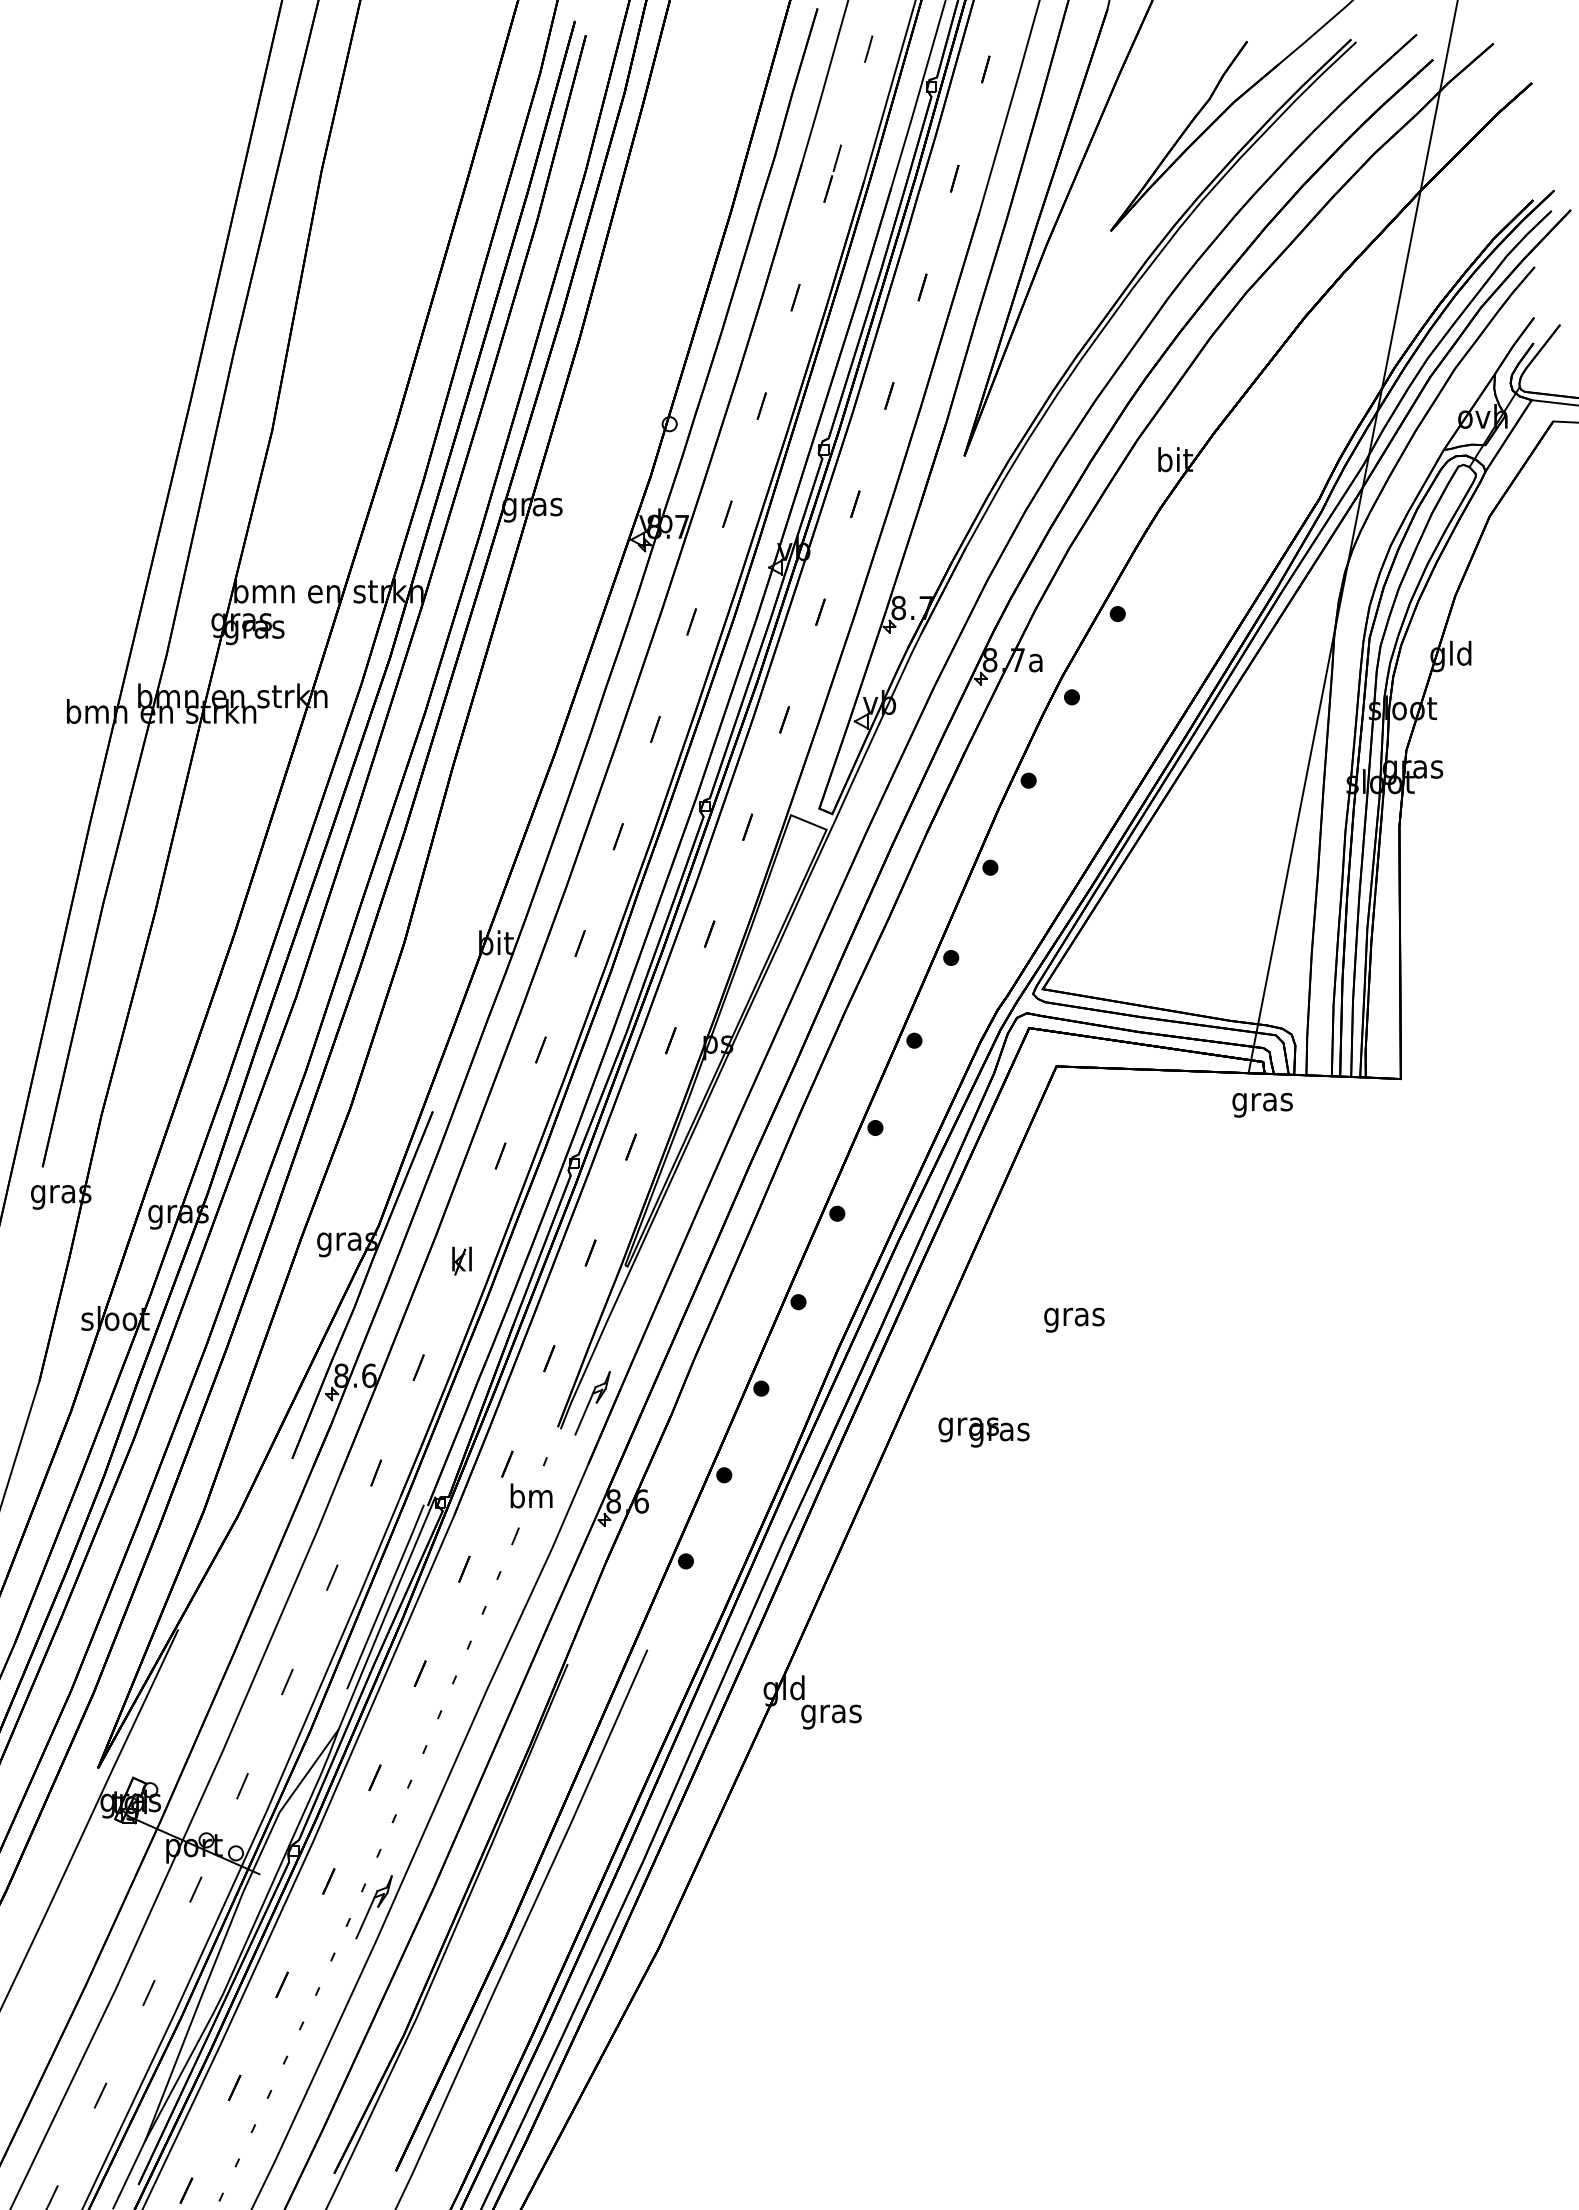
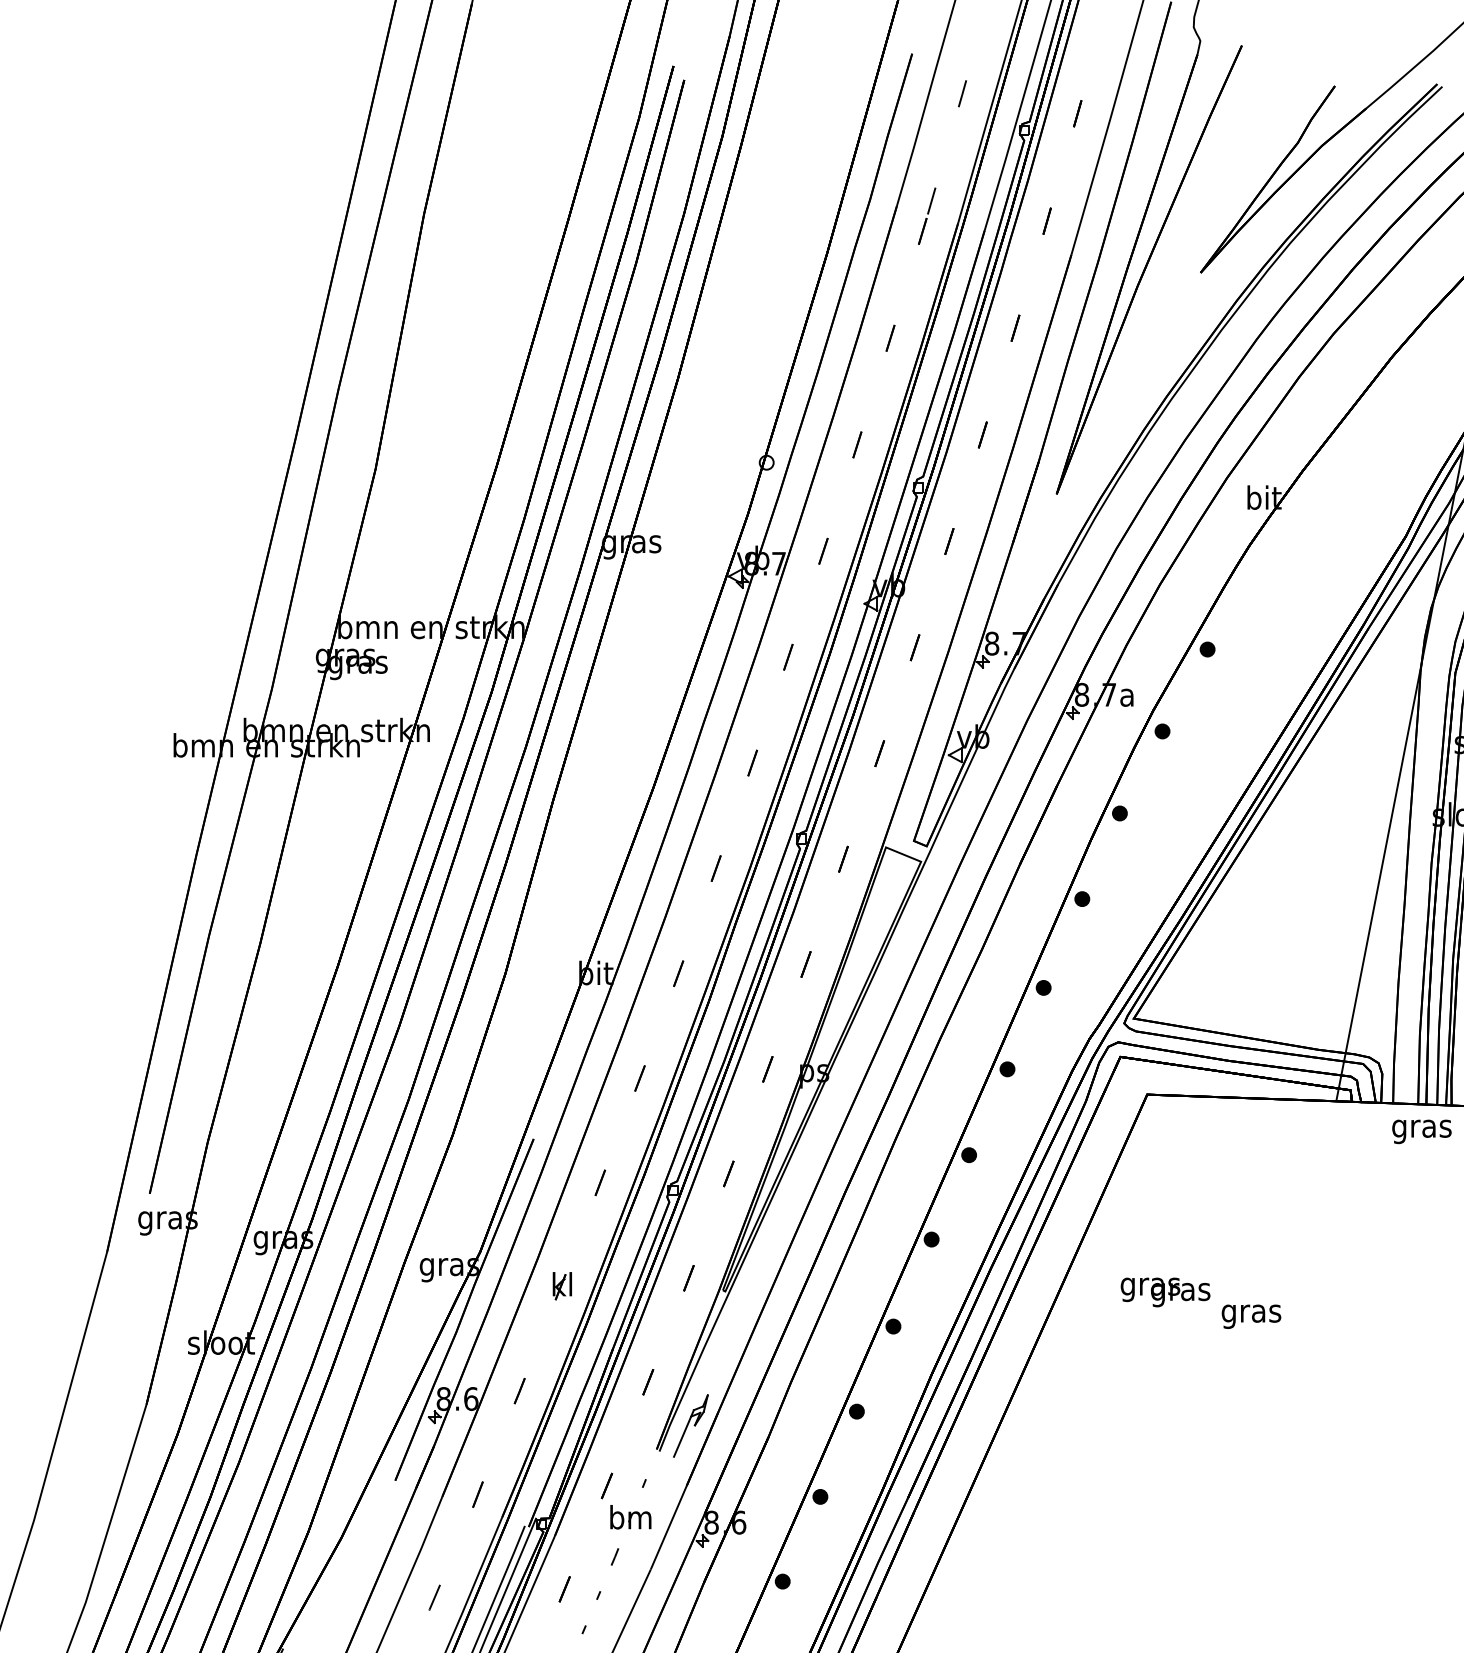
text: (1262, 1105) -> (1421, 1132), moved
text: (1074, 1319) -> (1251, 1316), moved
text: (983, 1432) -> (1165, 1292), moved

